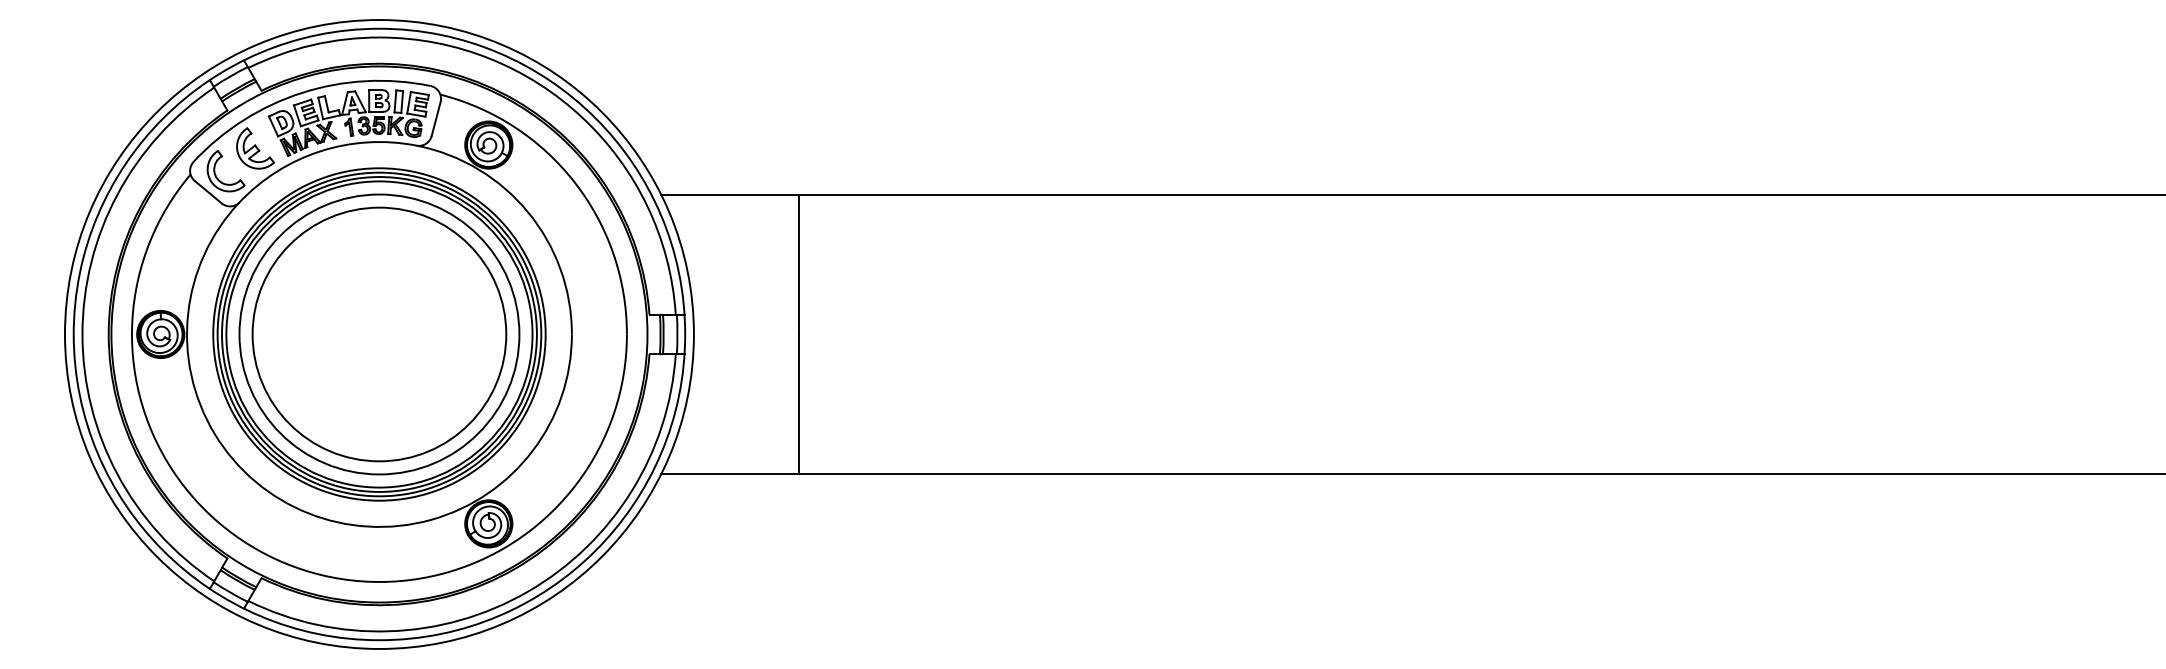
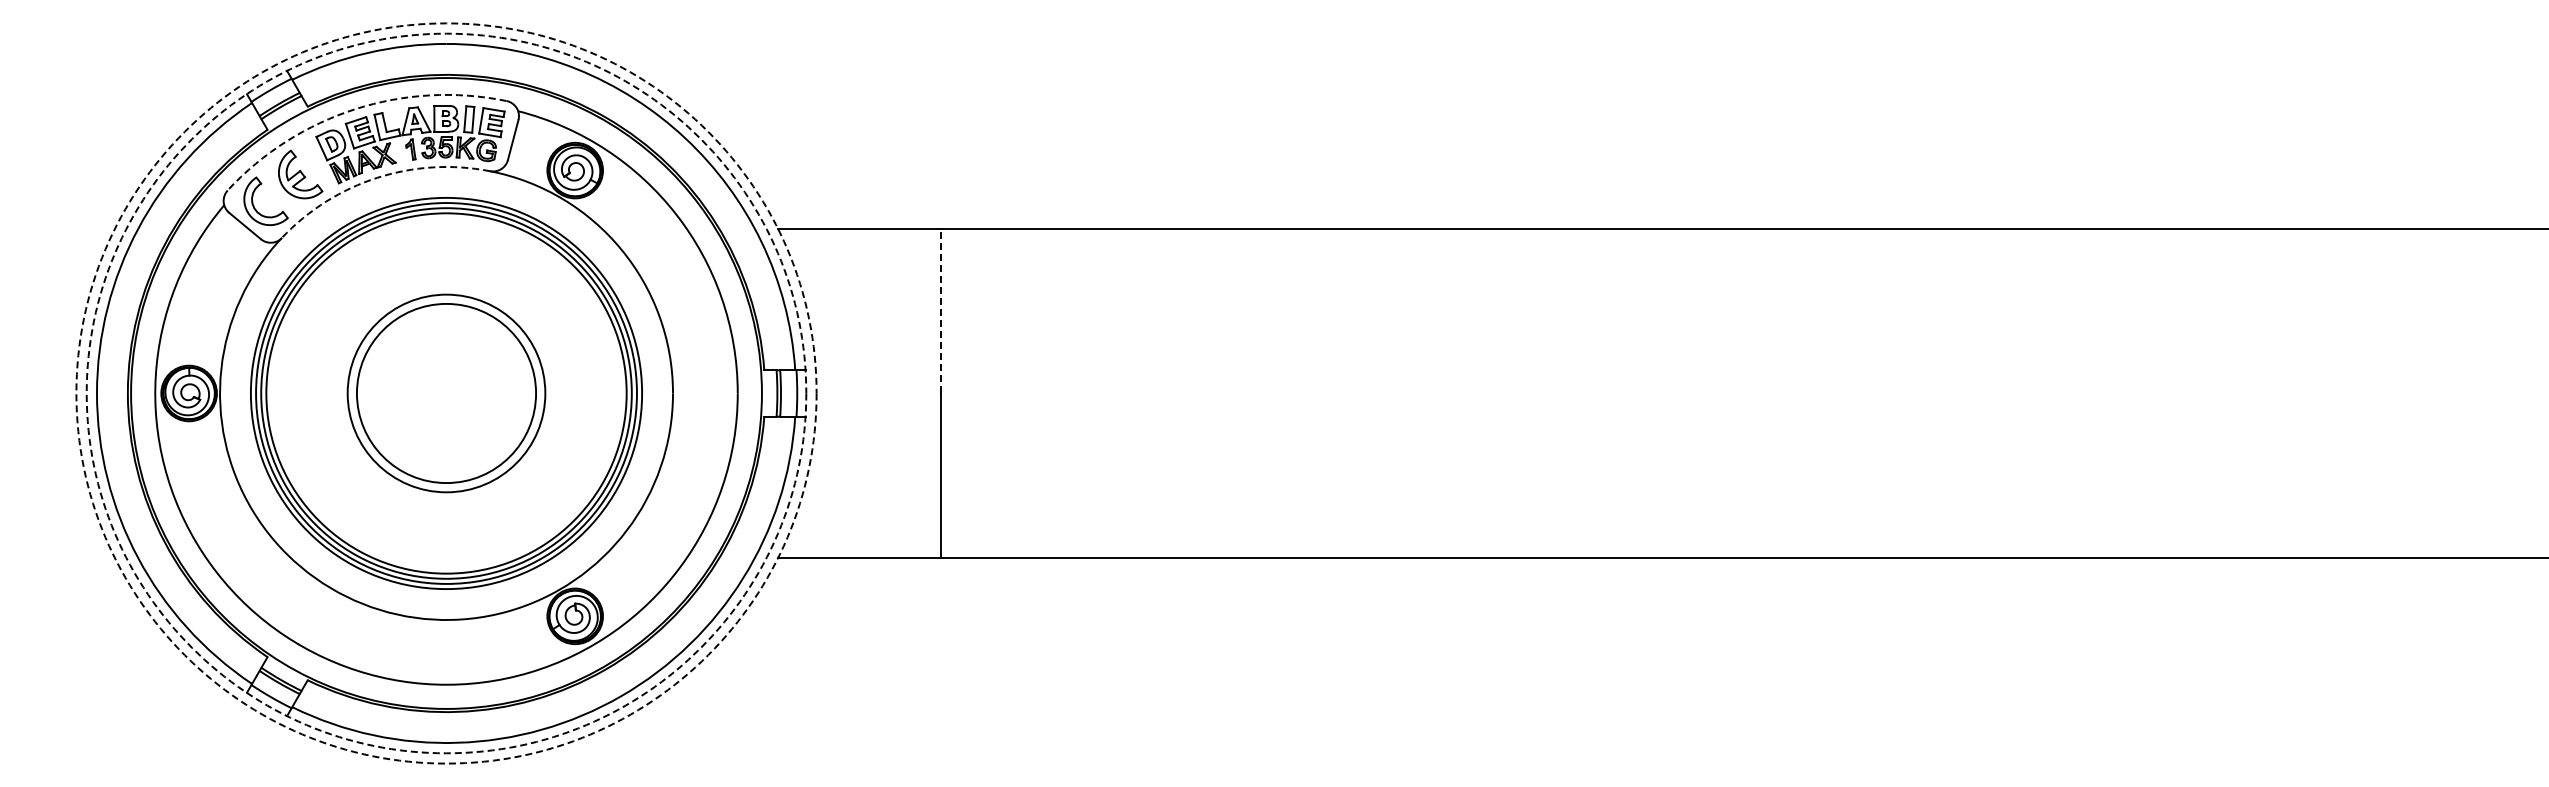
arc: (302, 93) -> (355, 109), solid -> dashed
arc: (320, 150) -> (377, 177), solid -> dashed
line: (799, 263) -> (940, 310), solid -> dashed
circle: (379, 334) -> (446, 393), size x0.6
circle: (379, 334) -> (446, 393), size x0.6
circle: (379, 334) -> (446, 393), solid -> dashed
circle: (379, 334) -> (446, 393), solid -> dashed

